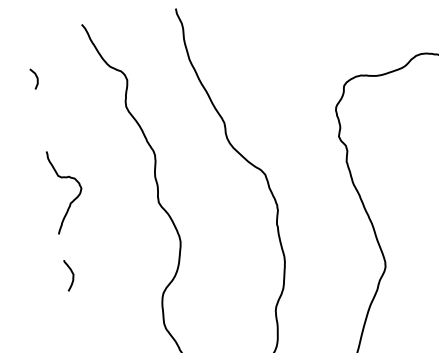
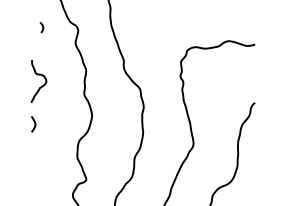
curve: (33, 75) -> (41, 25), moved

